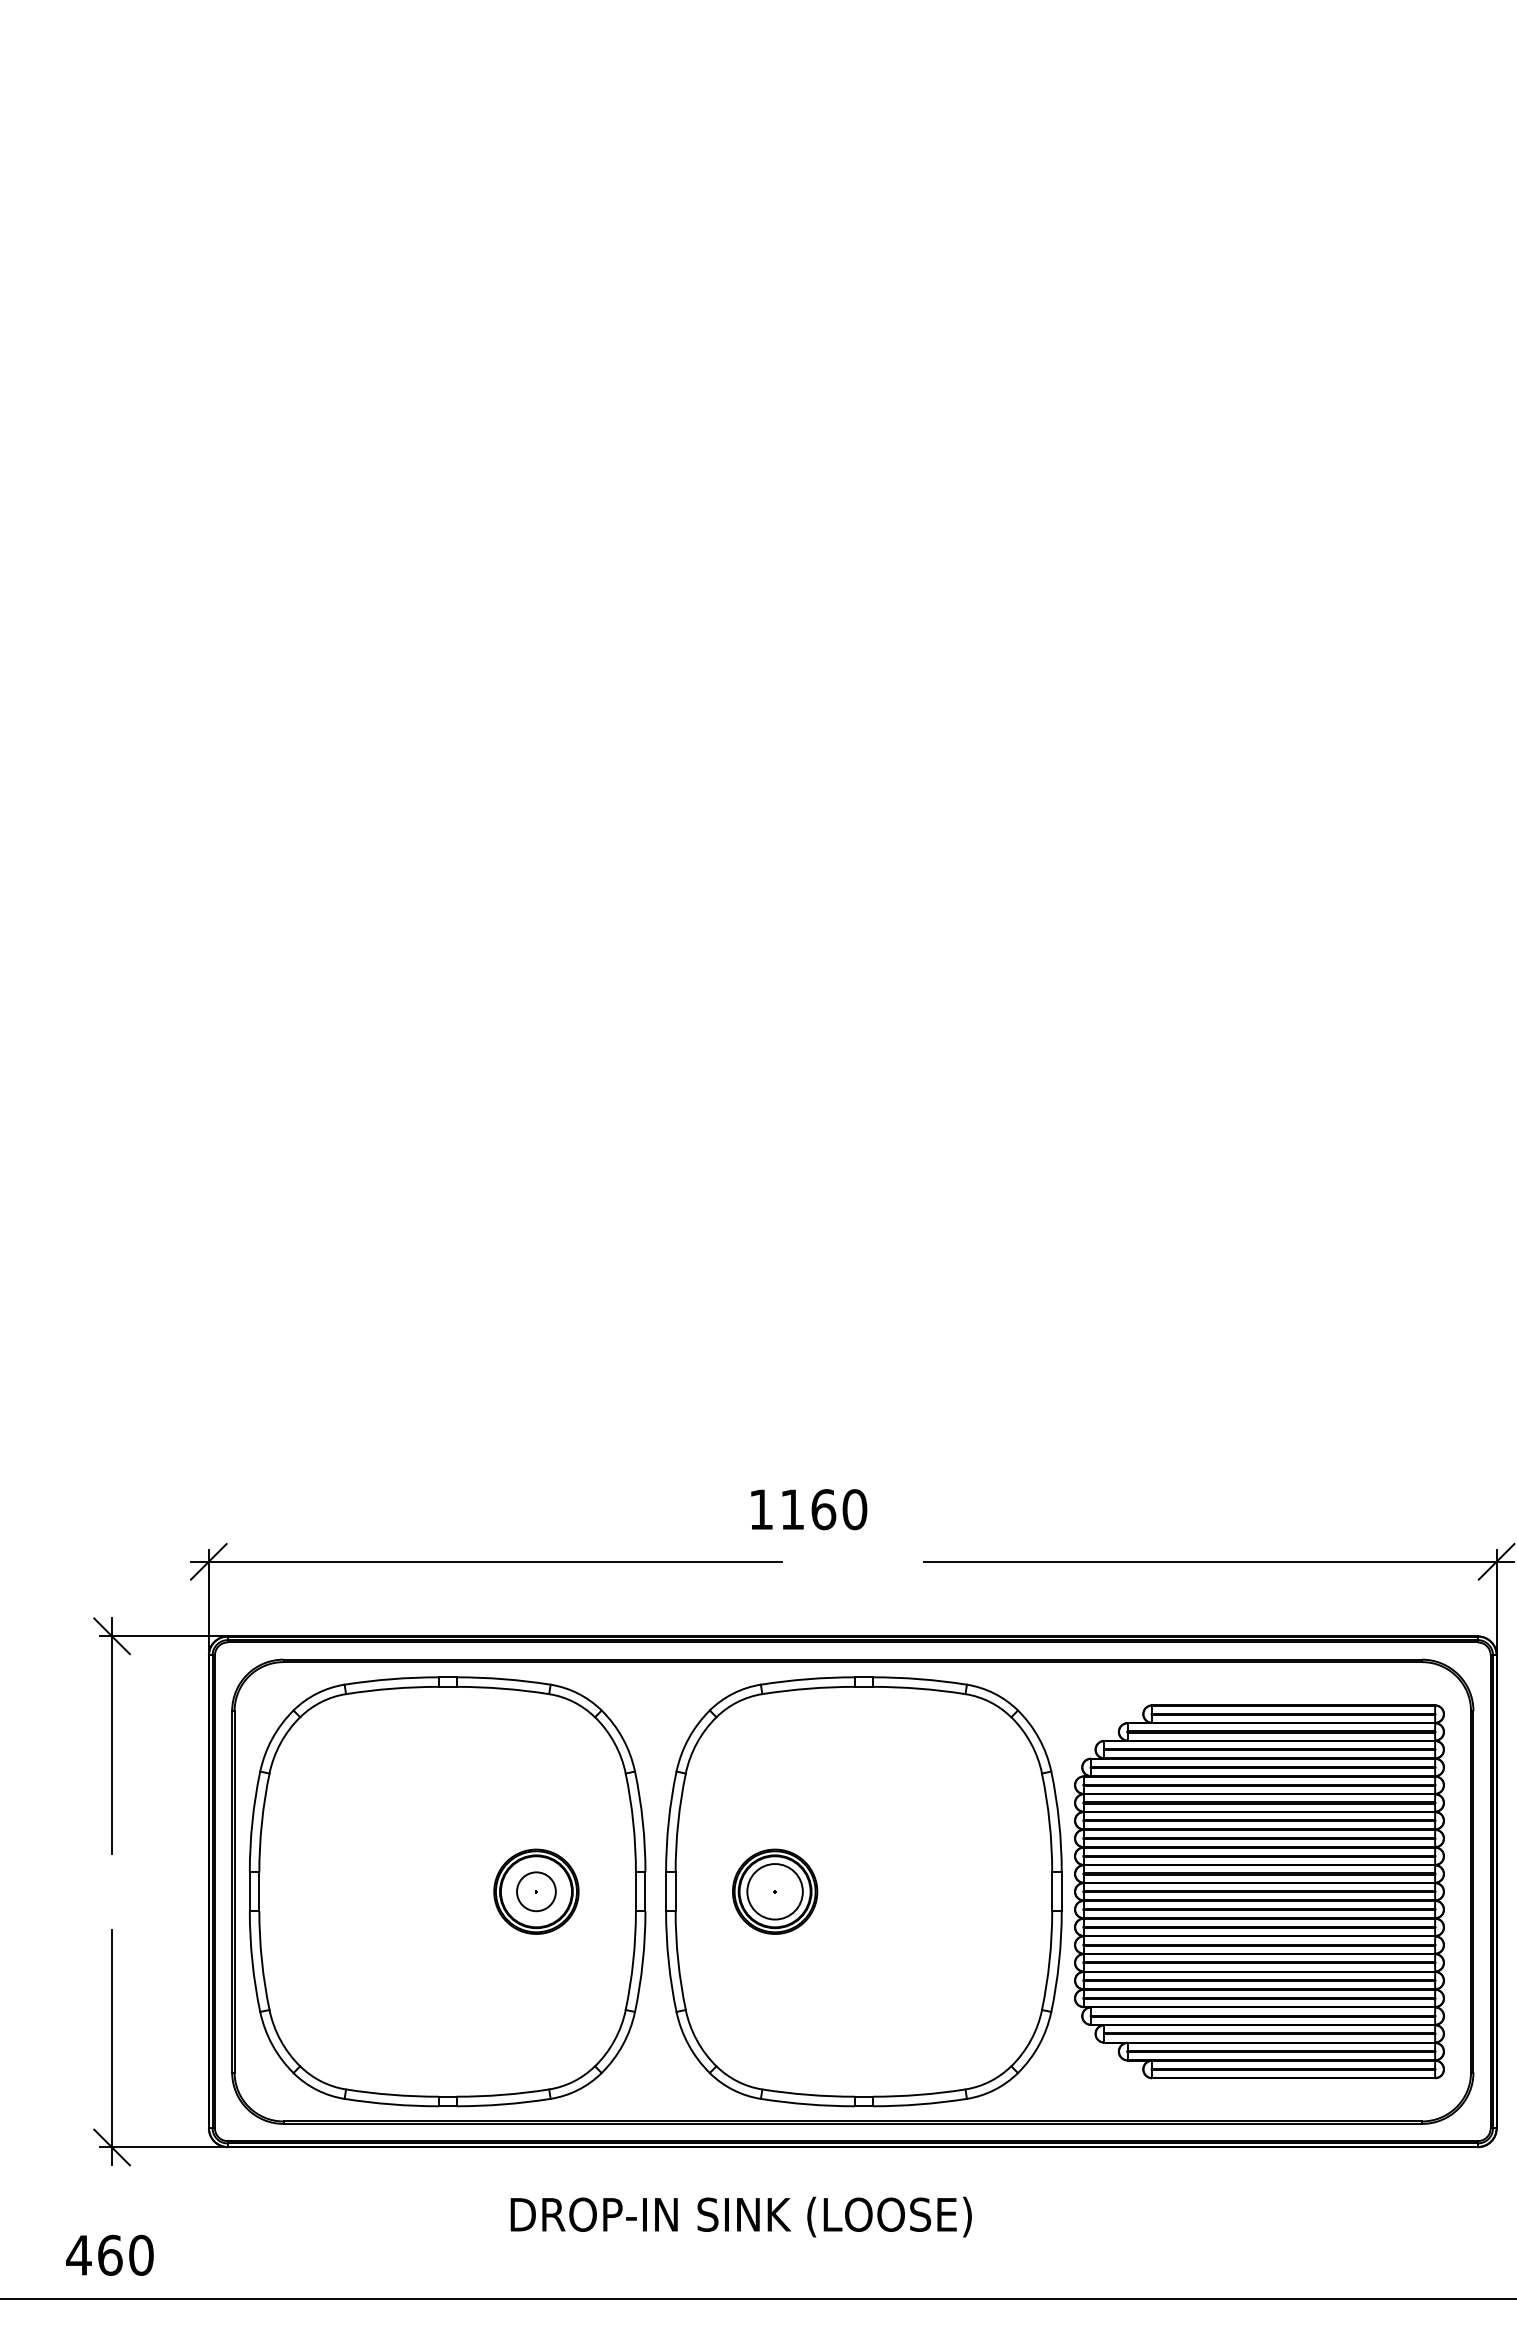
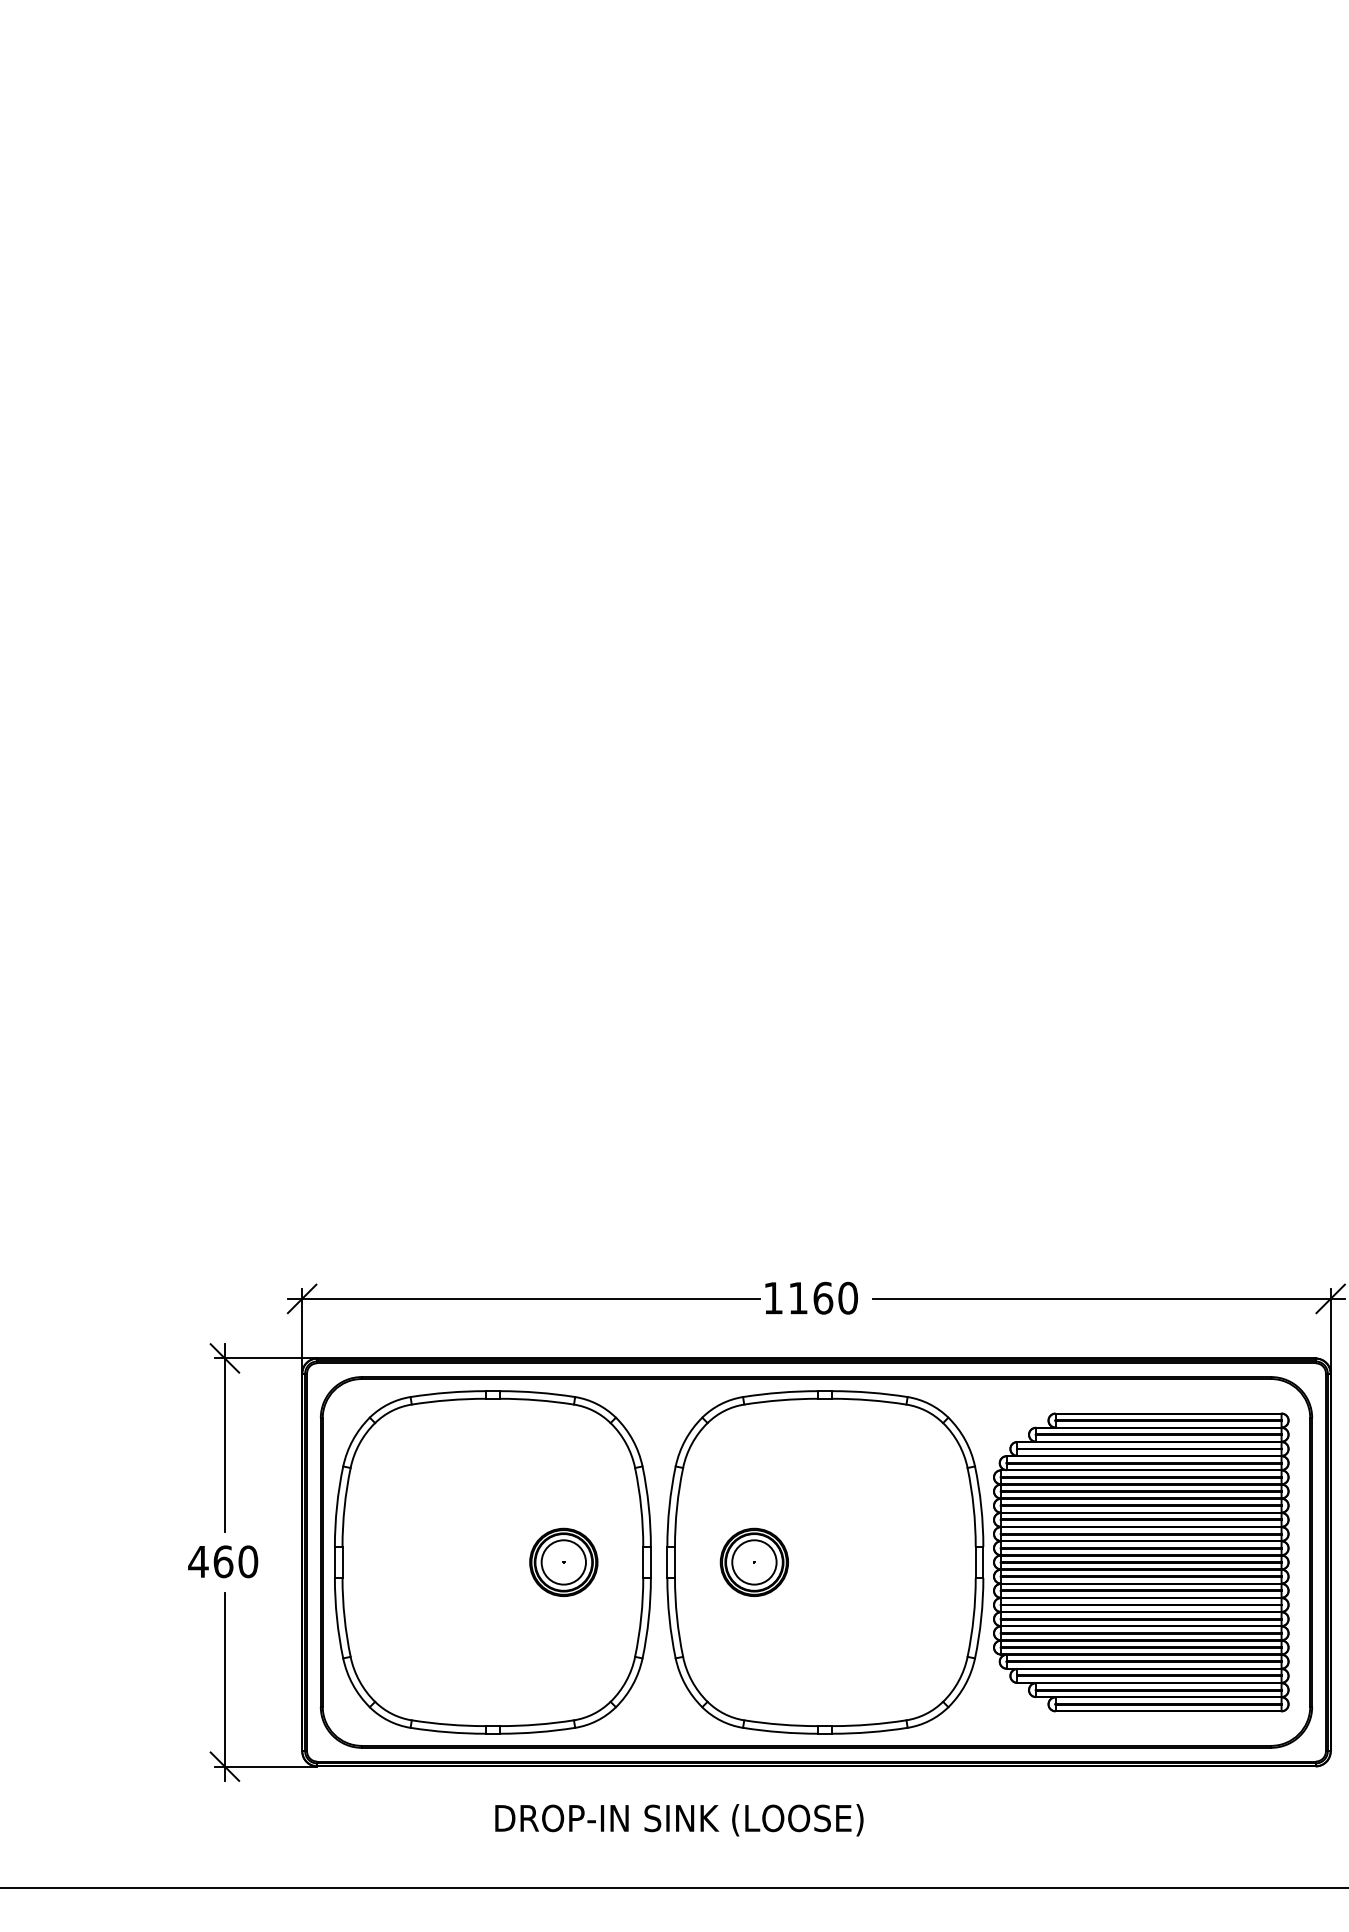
text: (808, 1508) -> (811, 1297), moved
circle: (536, 1891) -> (563, 1562), size x1.43
text: (741, 2217) -> (679, 1820), moved
text: (110, 2254) -> (223, 1561), moved

